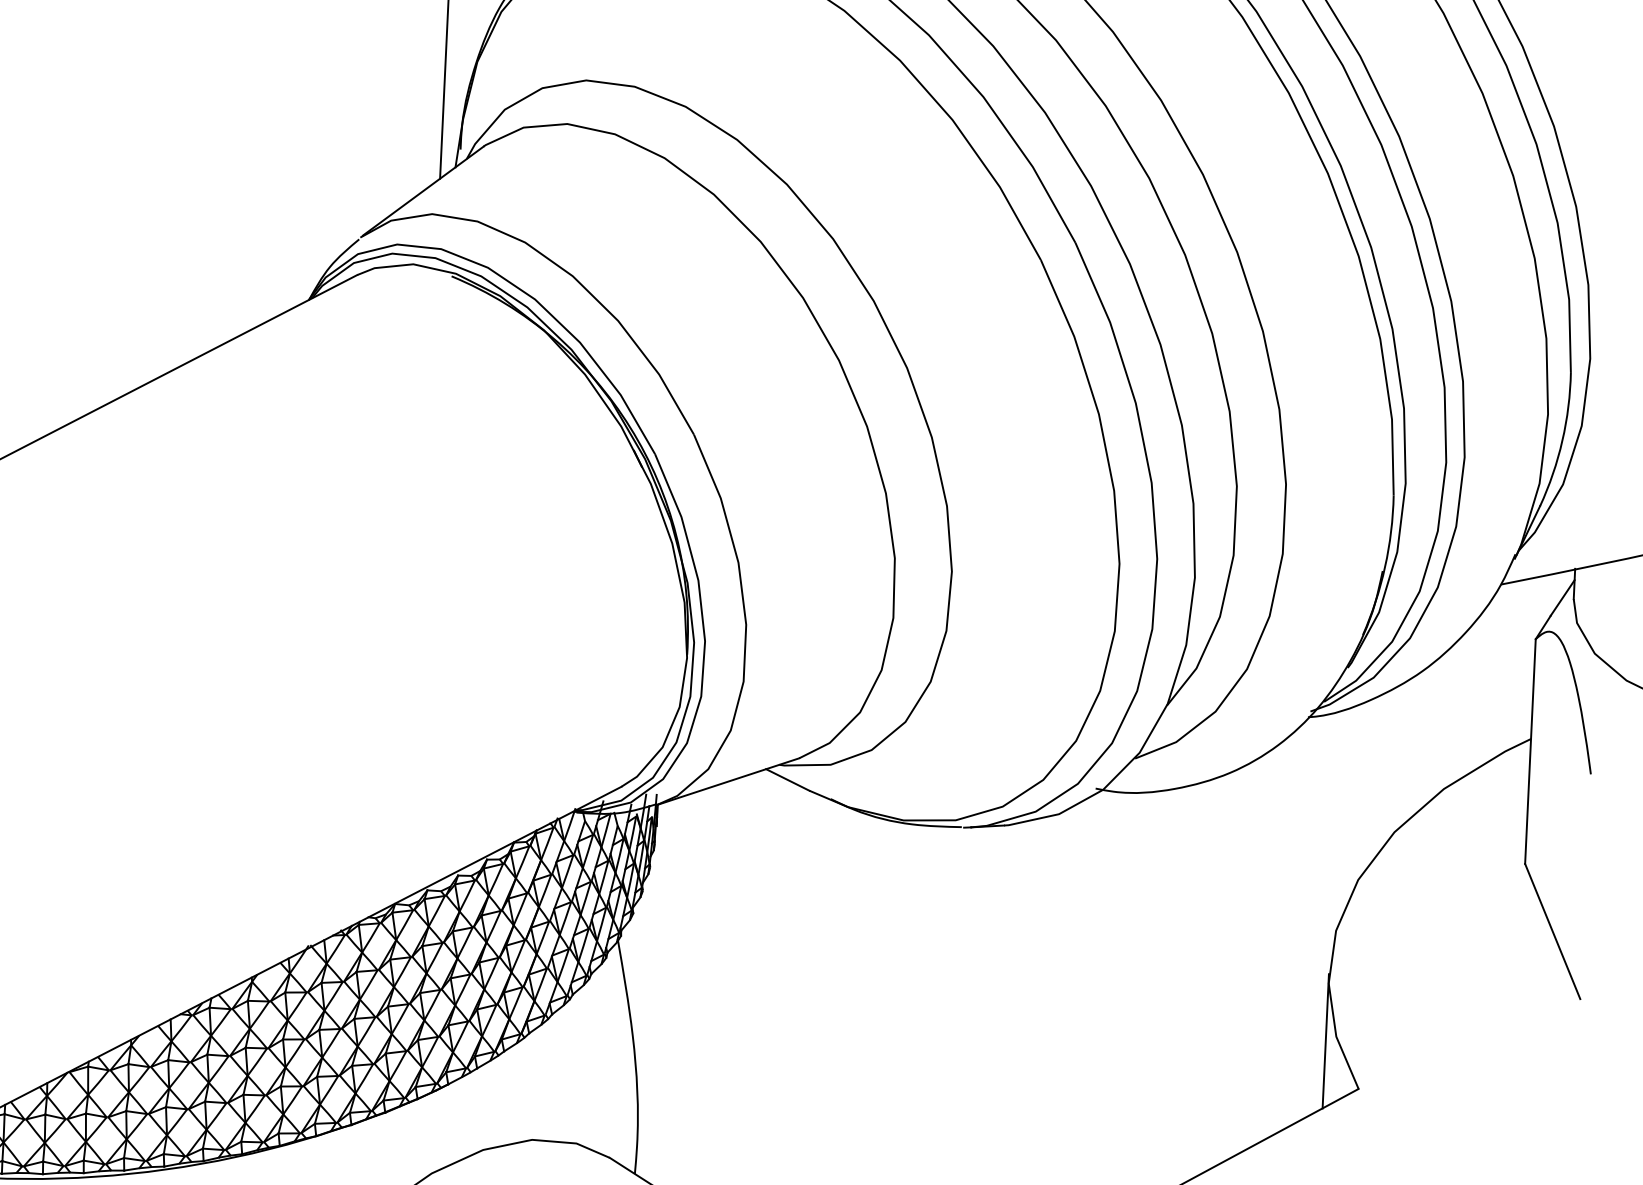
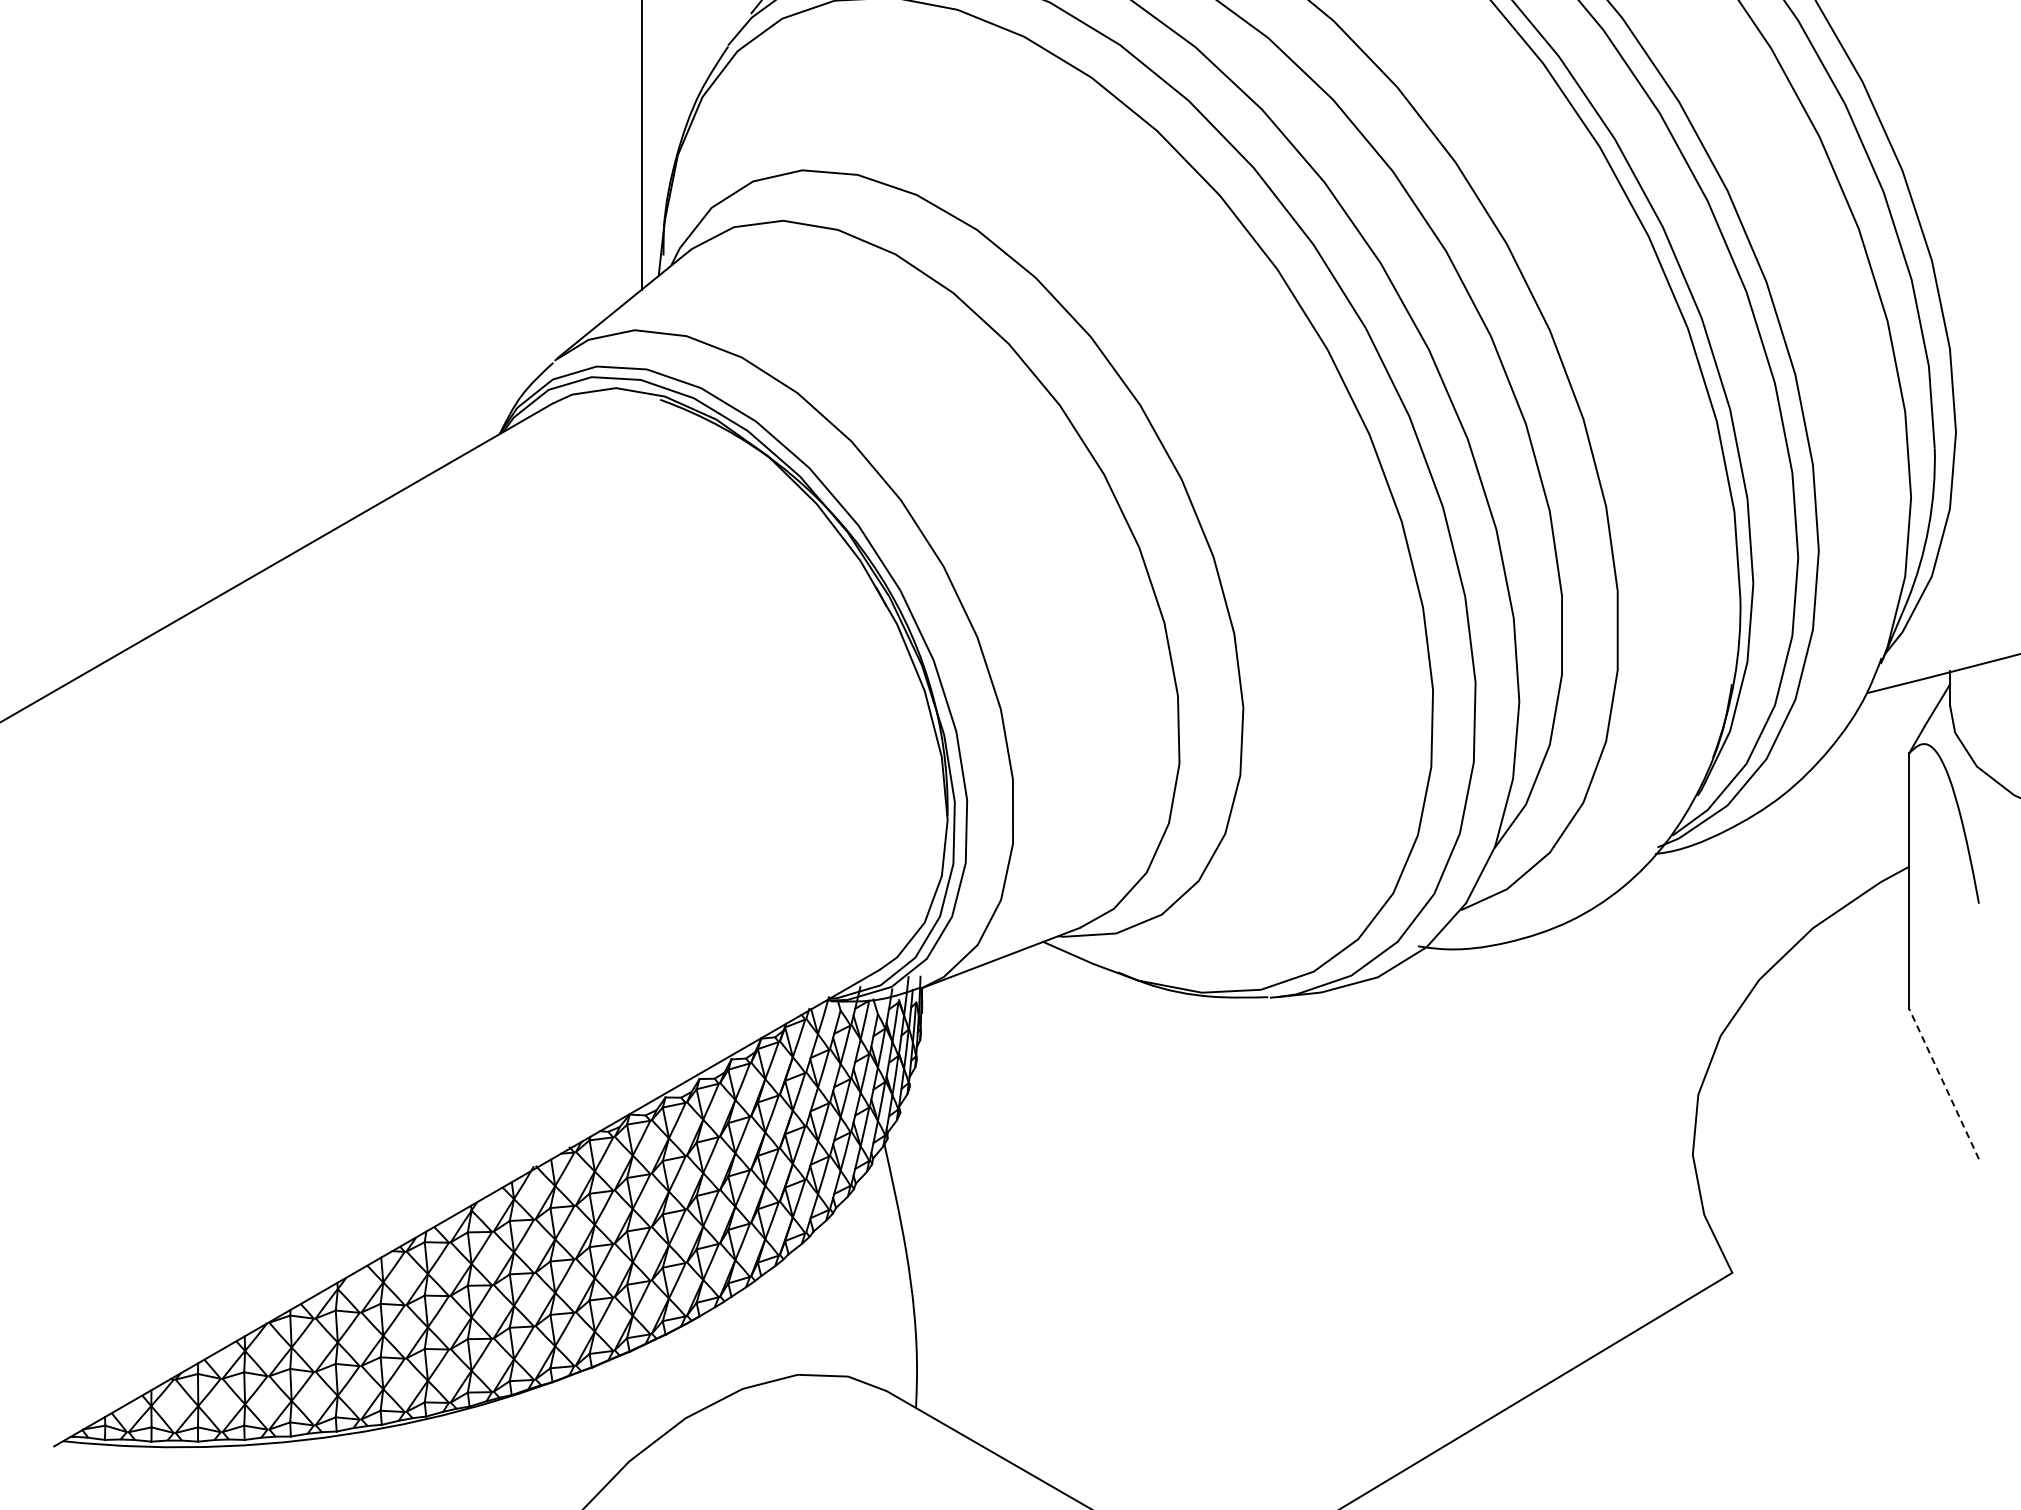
line: (1553, 931) -> (1944, 1083), solid -> dashed
line: (1325, 1041) -> (1692, 1220), removed

